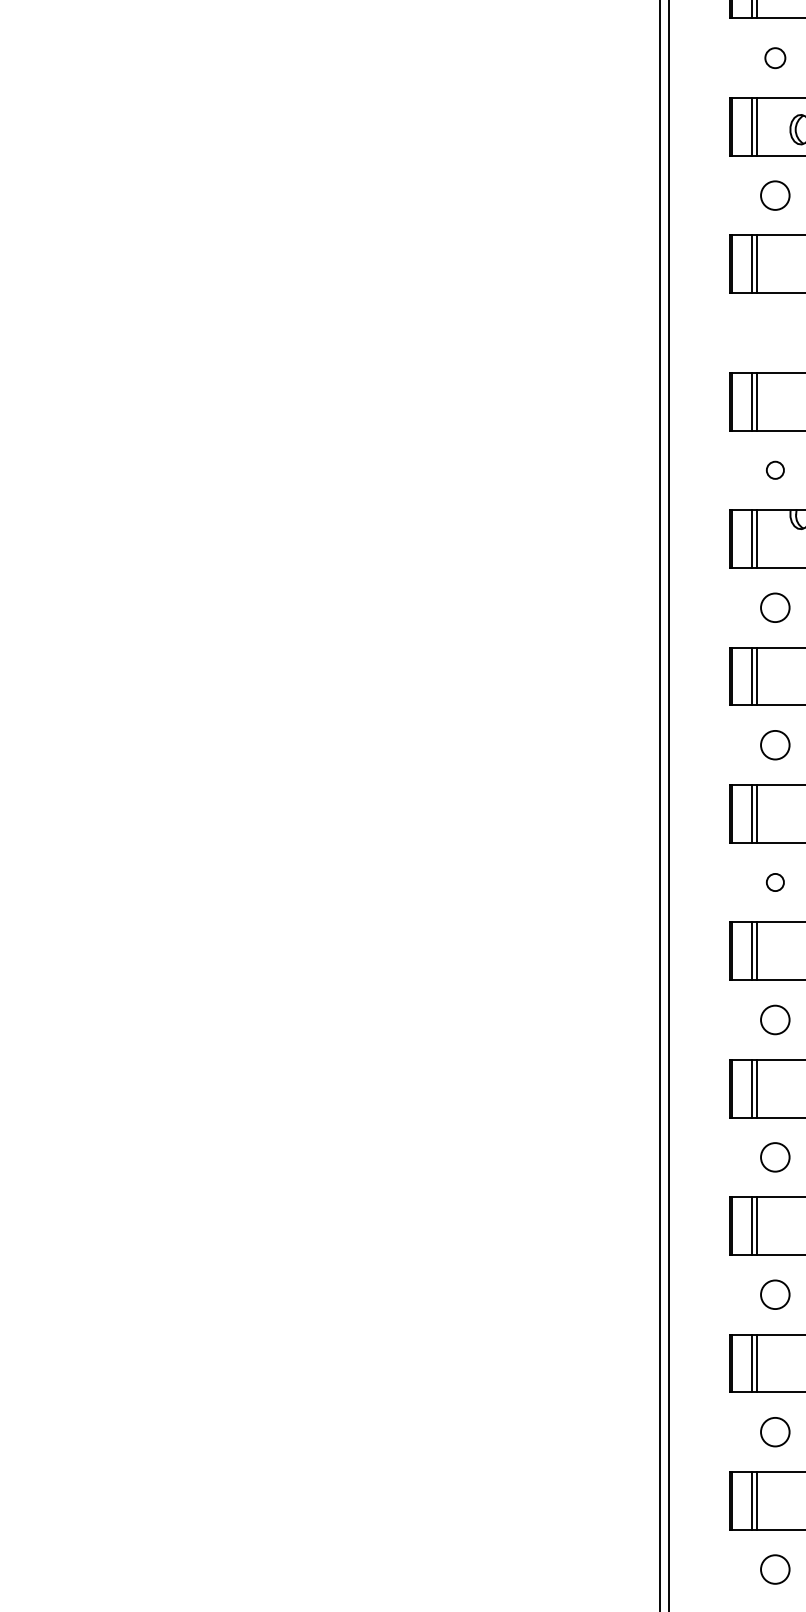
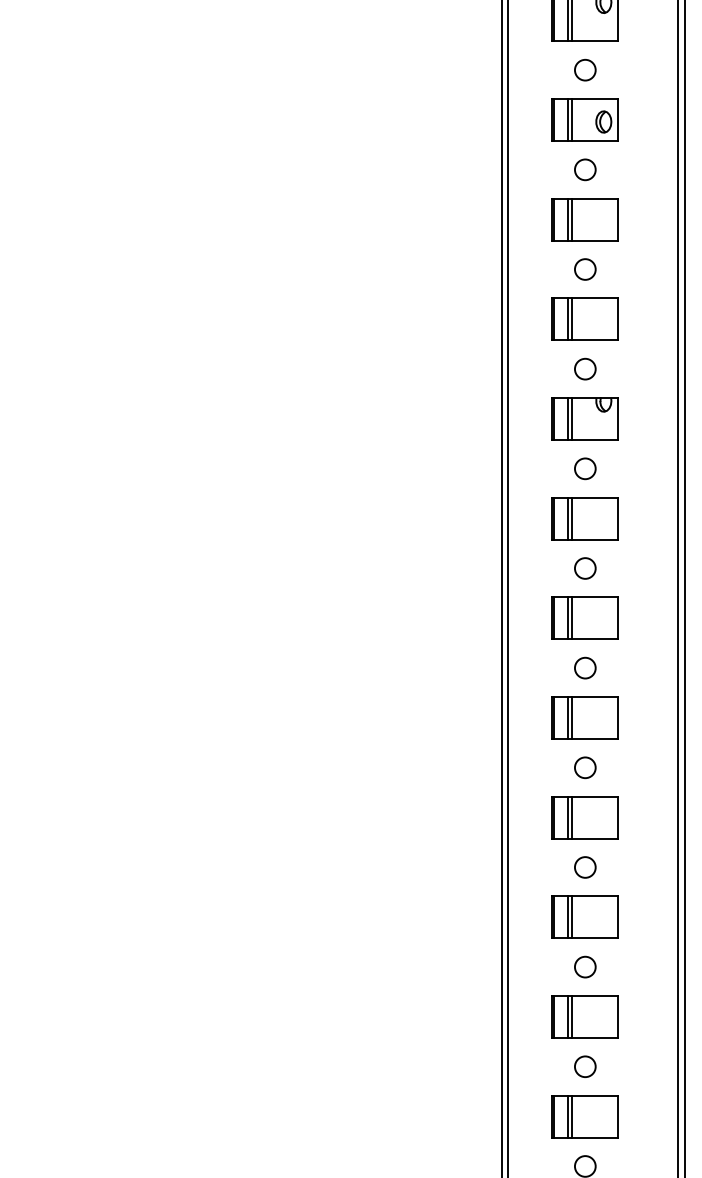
circle: (775, 57) -> (585, 69), size x1.43
circle: (775, 333) -> (585, 269), added
circle: (775, 469) -> (585, 368), size x1.67
circle: (775, 881) -> (585, 667), size x1.67

